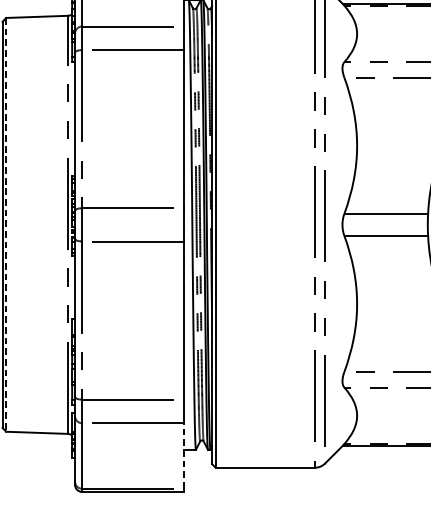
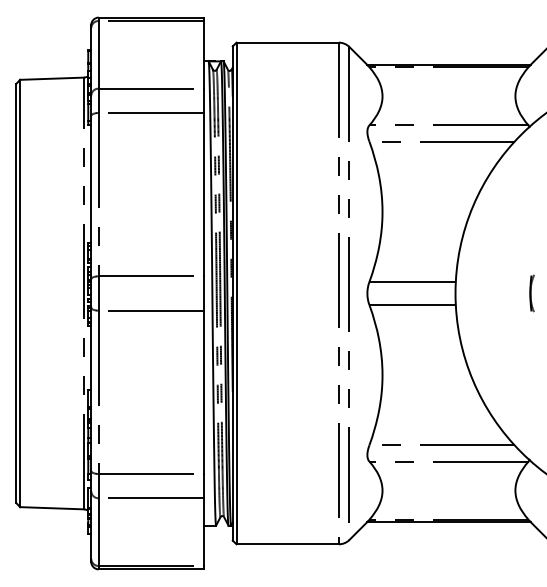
line: (6, 224) -> (20, 293), dashed -> solid
line: (183, 456) -> (203, 532), dashed -> solid

